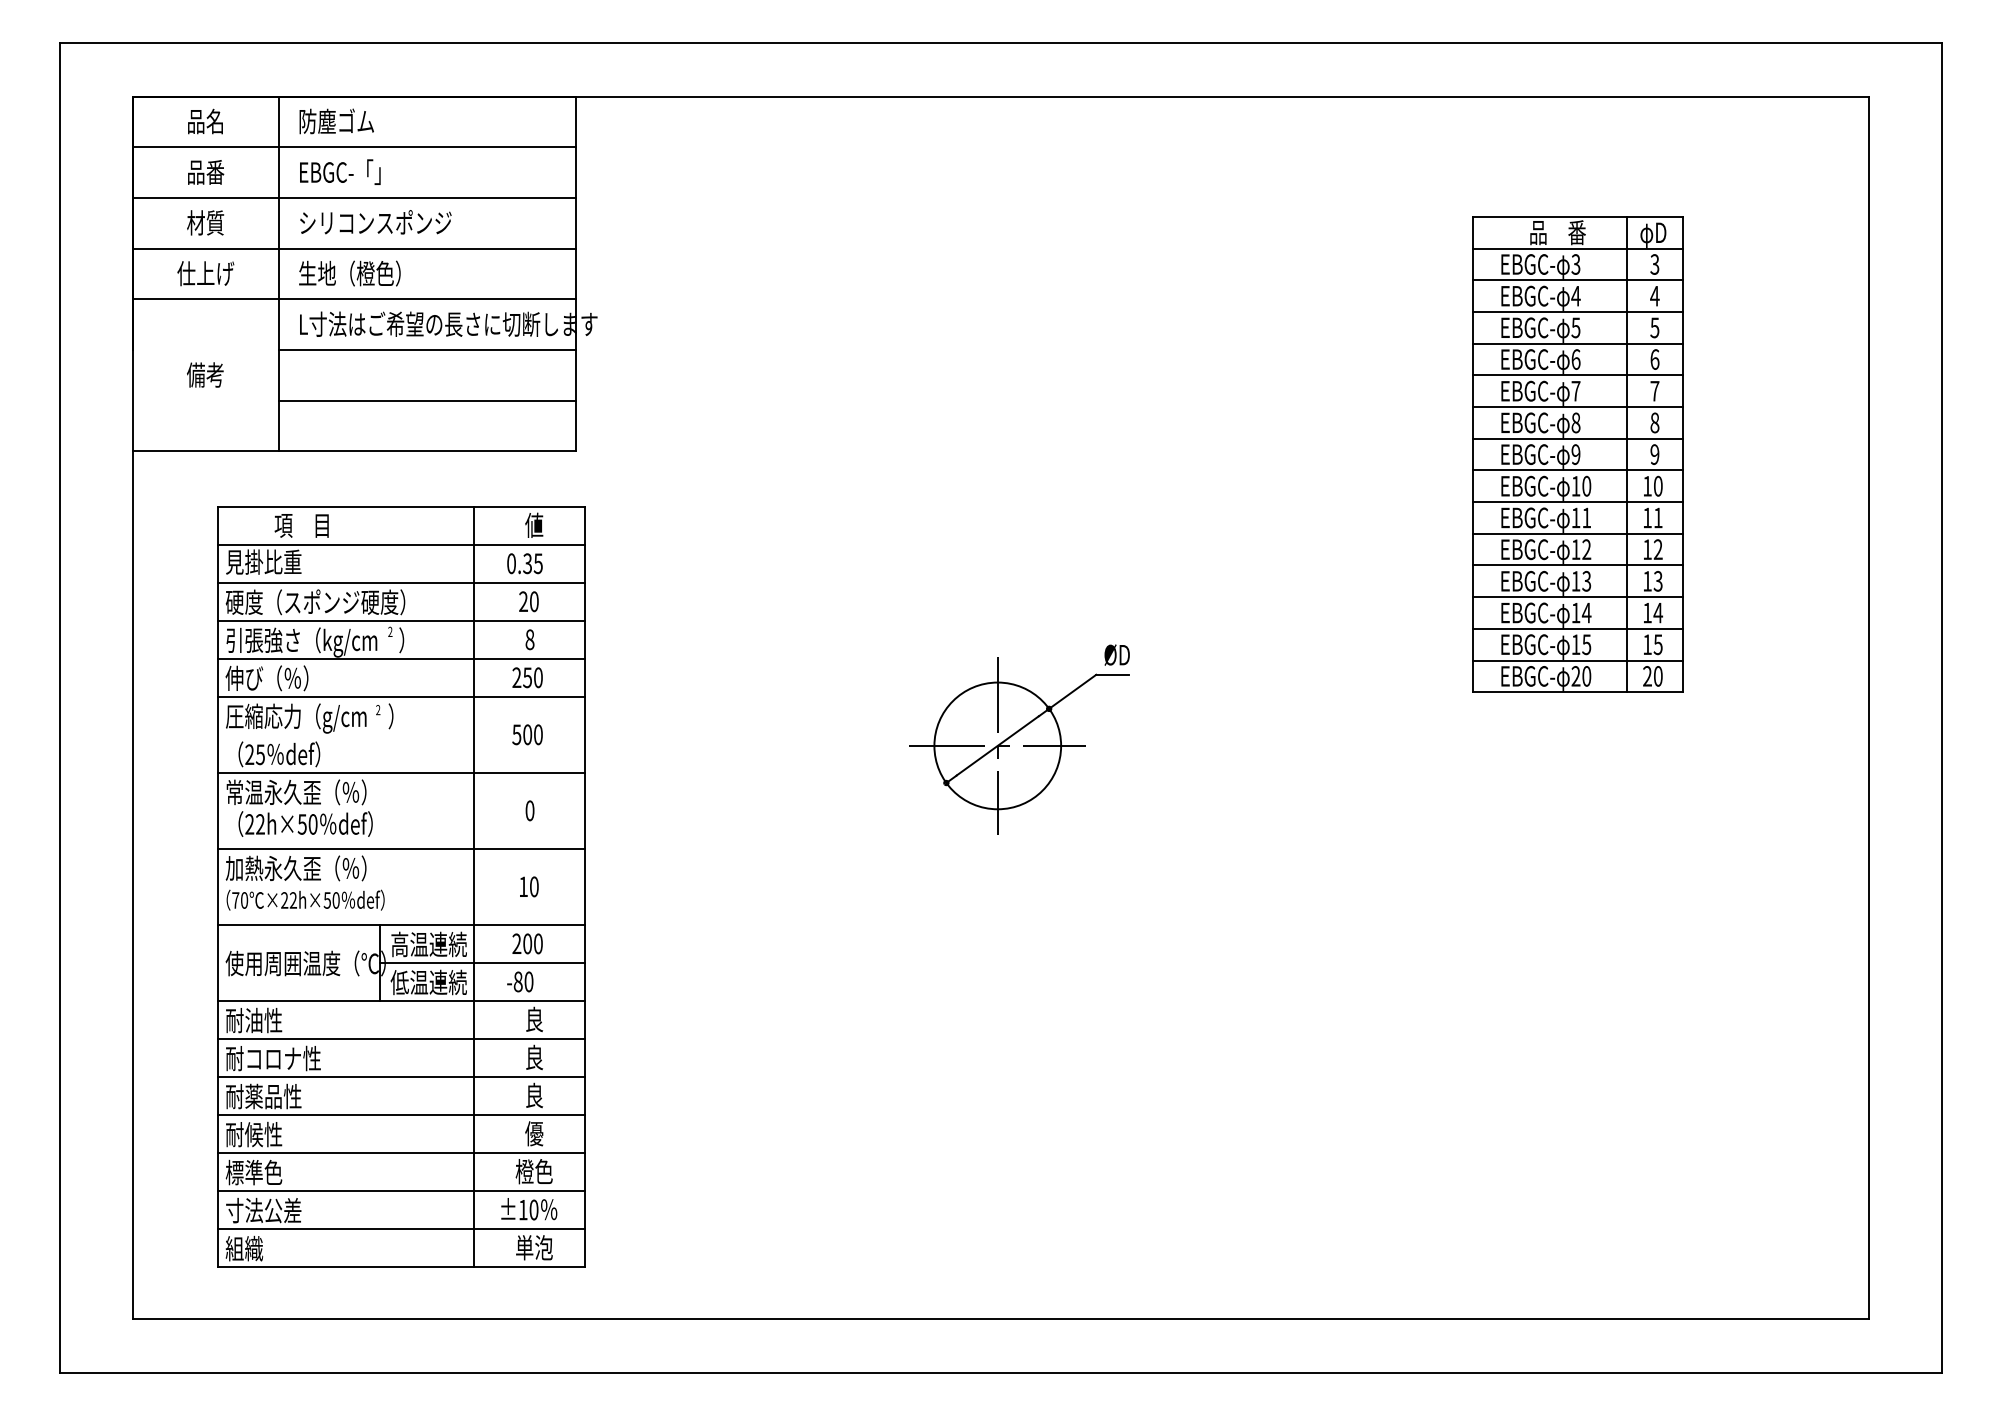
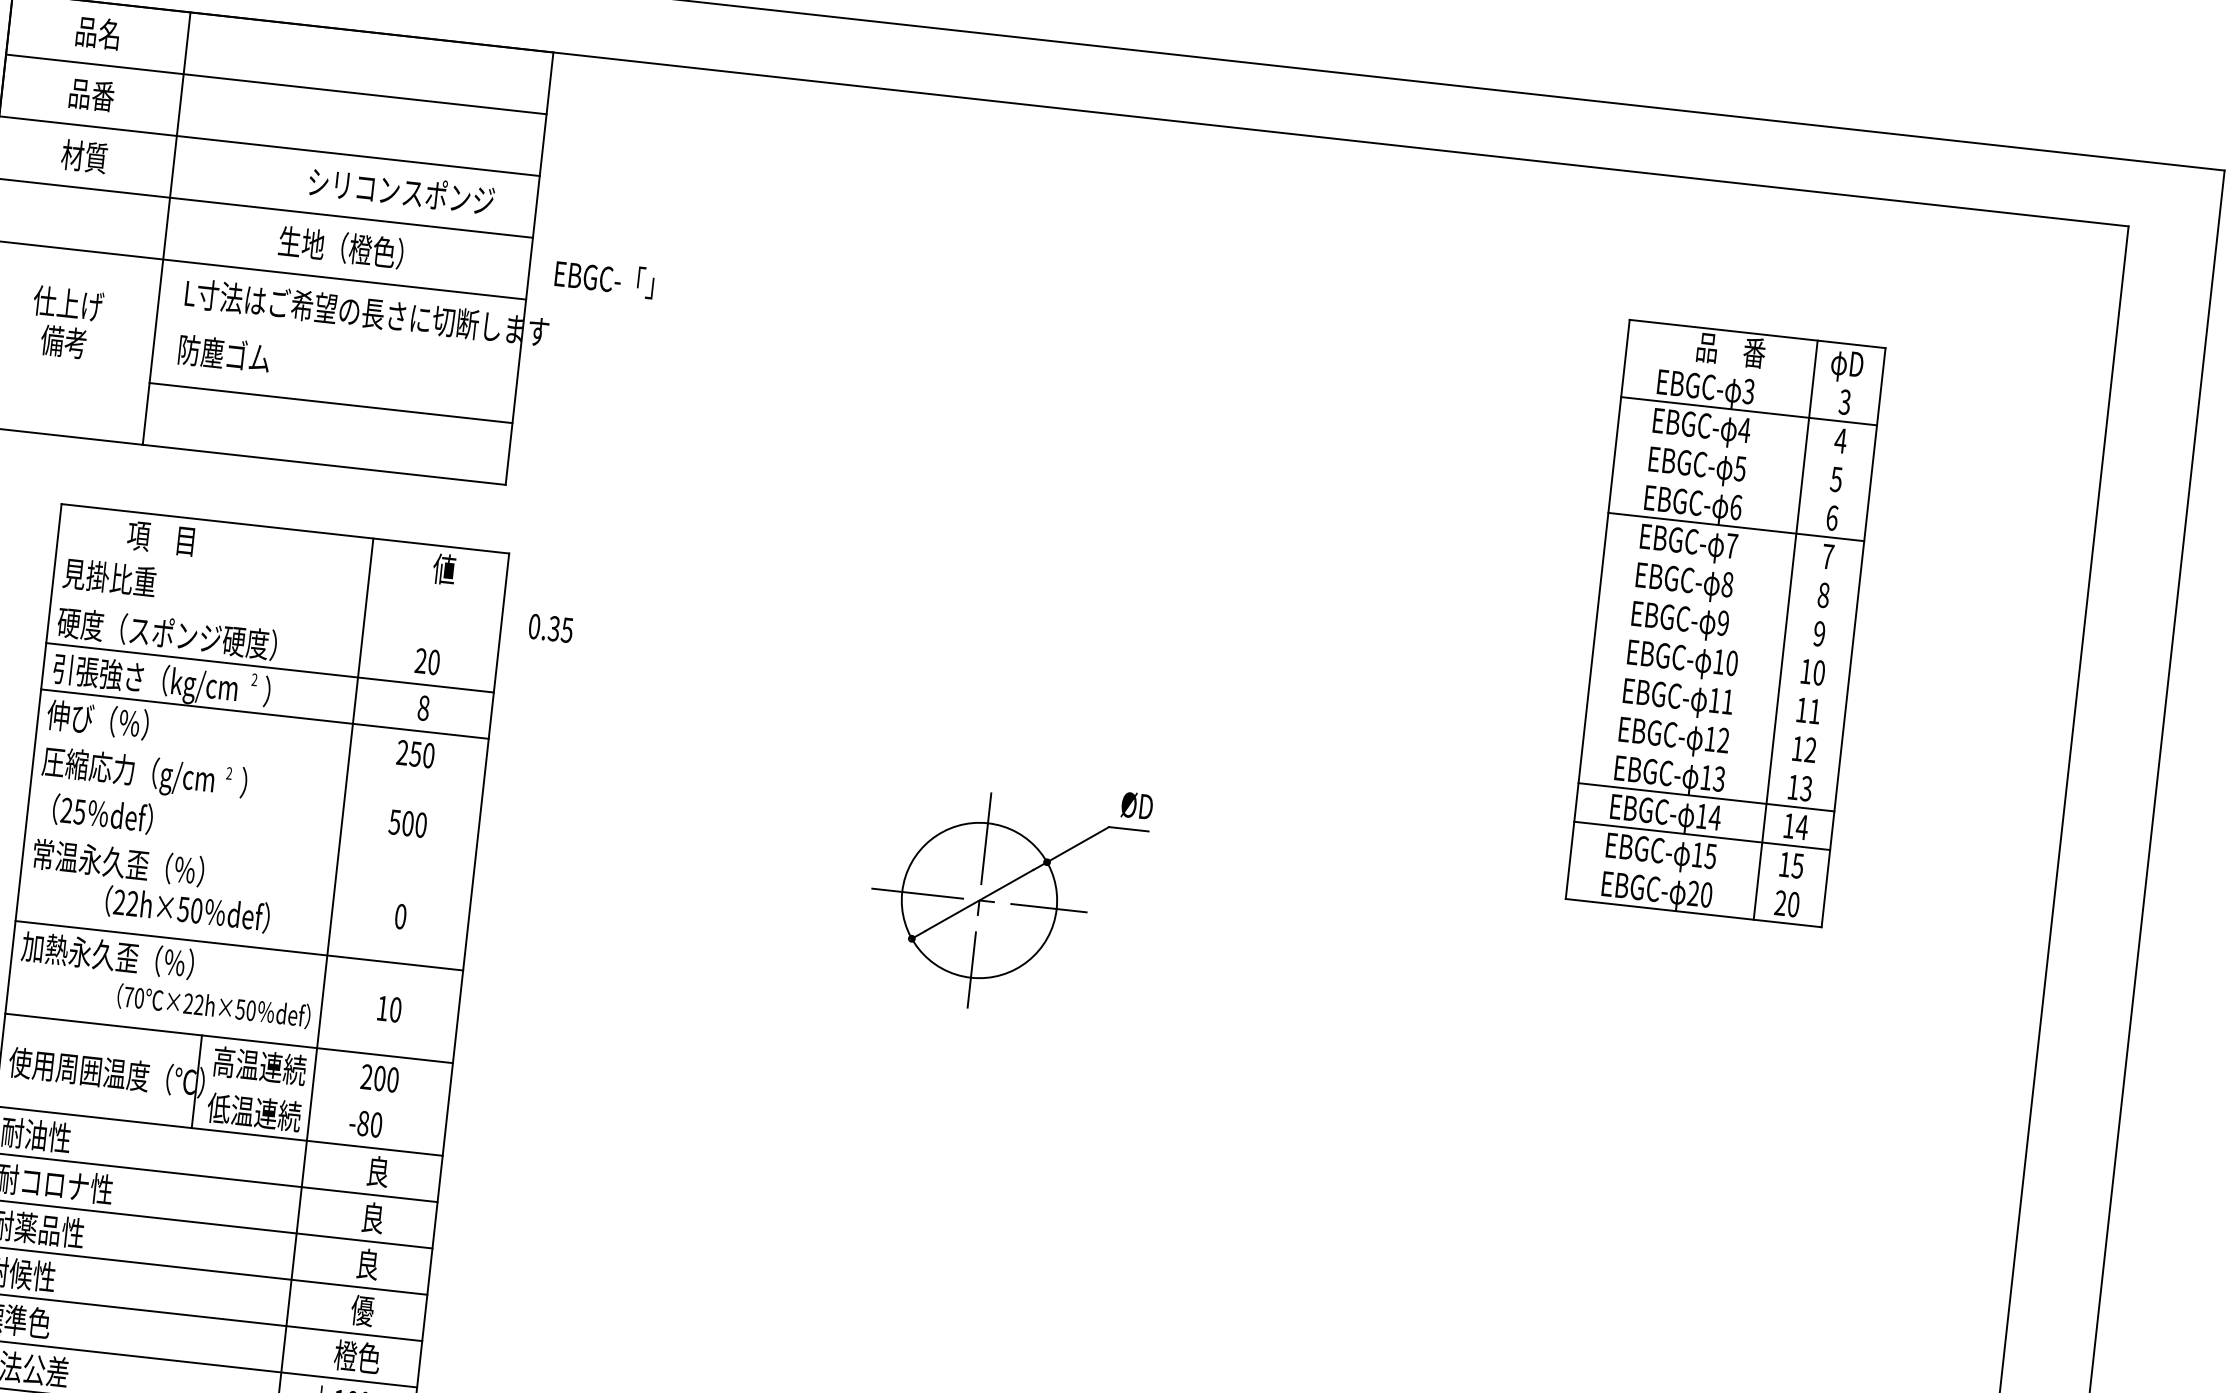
text: (336, 121) -> (224, 354), moved
text: (340, 171) -> (605, 277), moved
text: (375, 222) -> (401, 191), moved
line: (1577, 248) -> (1752, 372), removed
text: (205, 273) -> (68, 303), moved
text: (349, 273) -> (340, 247), moved
line: (1577, 312) -> (1744, 450), removed
line: (1577, 343) -> (1740, 488), removed
line: (427, 349) -> (337, 340), removed
line: (1577, 407) -> (1731, 566), removed
line: (1577, 438) -> (1727, 603), removed
line: (1577, 470) -> (1722, 642), removed
line: (1577, 502) -> (1718, 681), removed
line: (1577, 533) -> (1714, 719), removed
line: (401, 544) -> (279, 574), removed
text: (524, 563) -> (550, 628), moved
line: (1577, 565) -> (1710, 758), removed
line: (401, 582) -> (274, 621), removed
line: (1577, 660) -> (1697, 874), removed
line: (401, 696) -> (259, 760), removed
line: (401, 772) -> (249, 852), removed
text: (305, 823) -> (187, 908), moved
text: (305, 899) -> (213, 1005), moved
line: (482, 962) -> (322, 1095), removed

